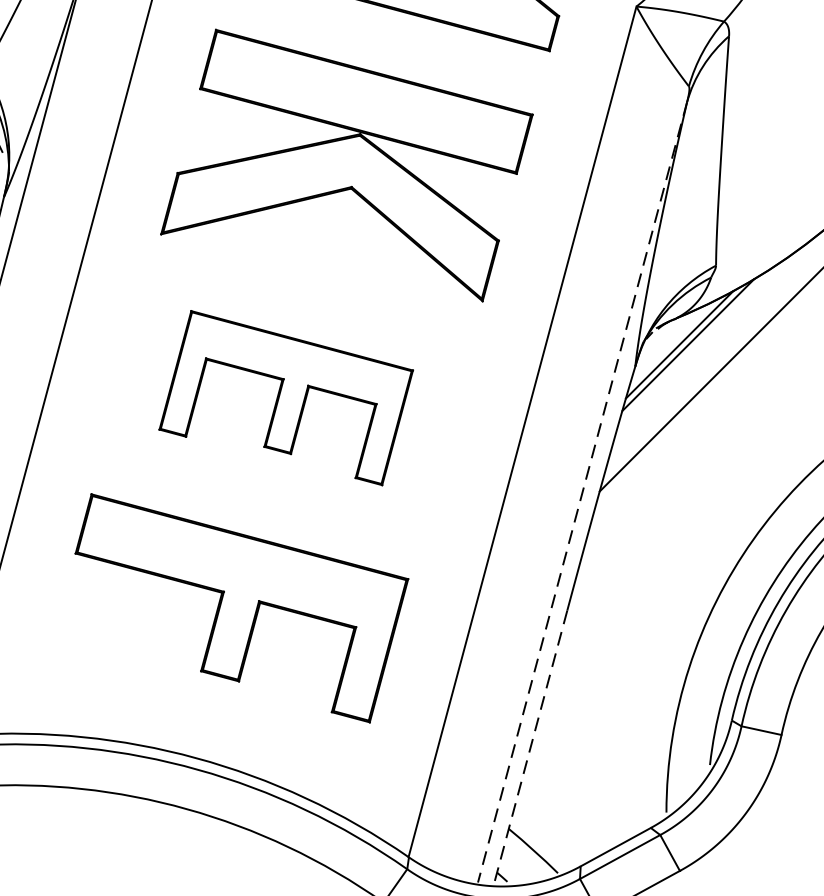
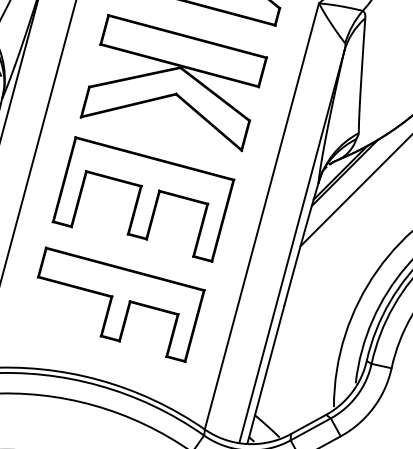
part: (286, 398) -> (143, 199), size x1.43
line: (581, 493) -> (291, 247), dashed -> solid
line: (529, 747) -> (265, 374), dashed -> solid

